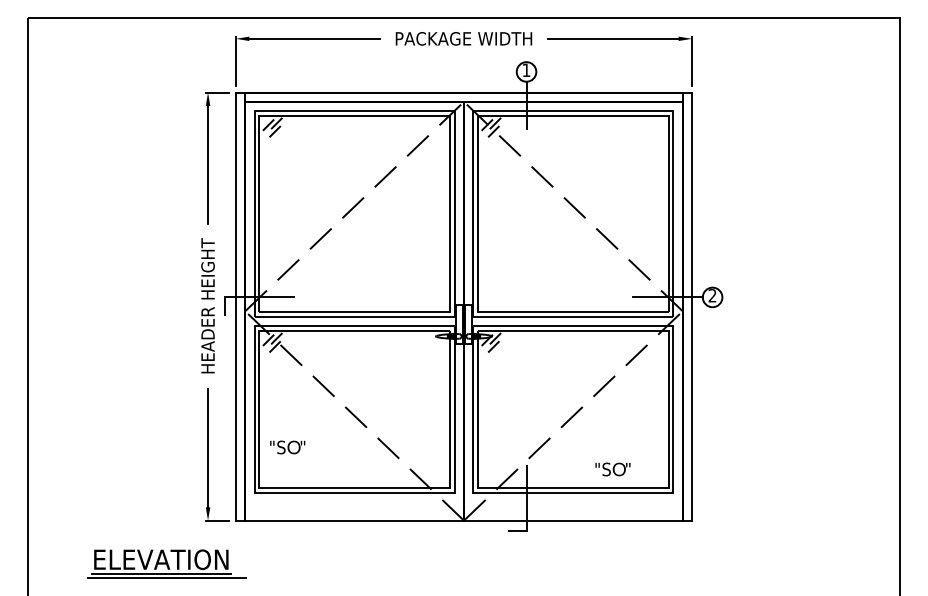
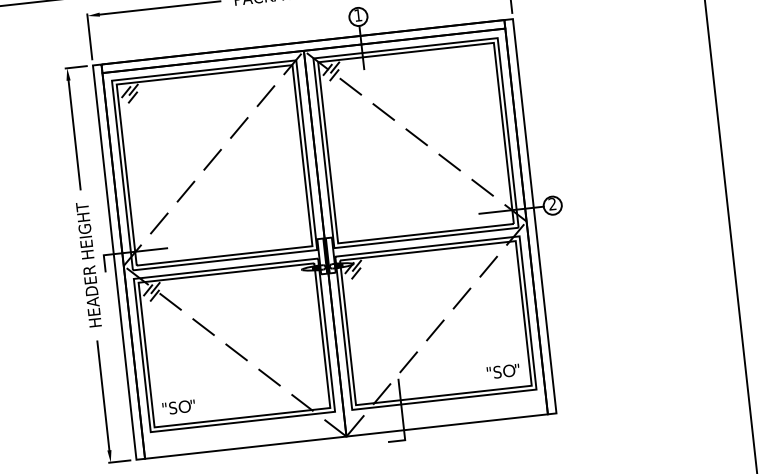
text: (287, 447) -> (178, 407), moved
text: (612, 469) -> (502, 371), moved

